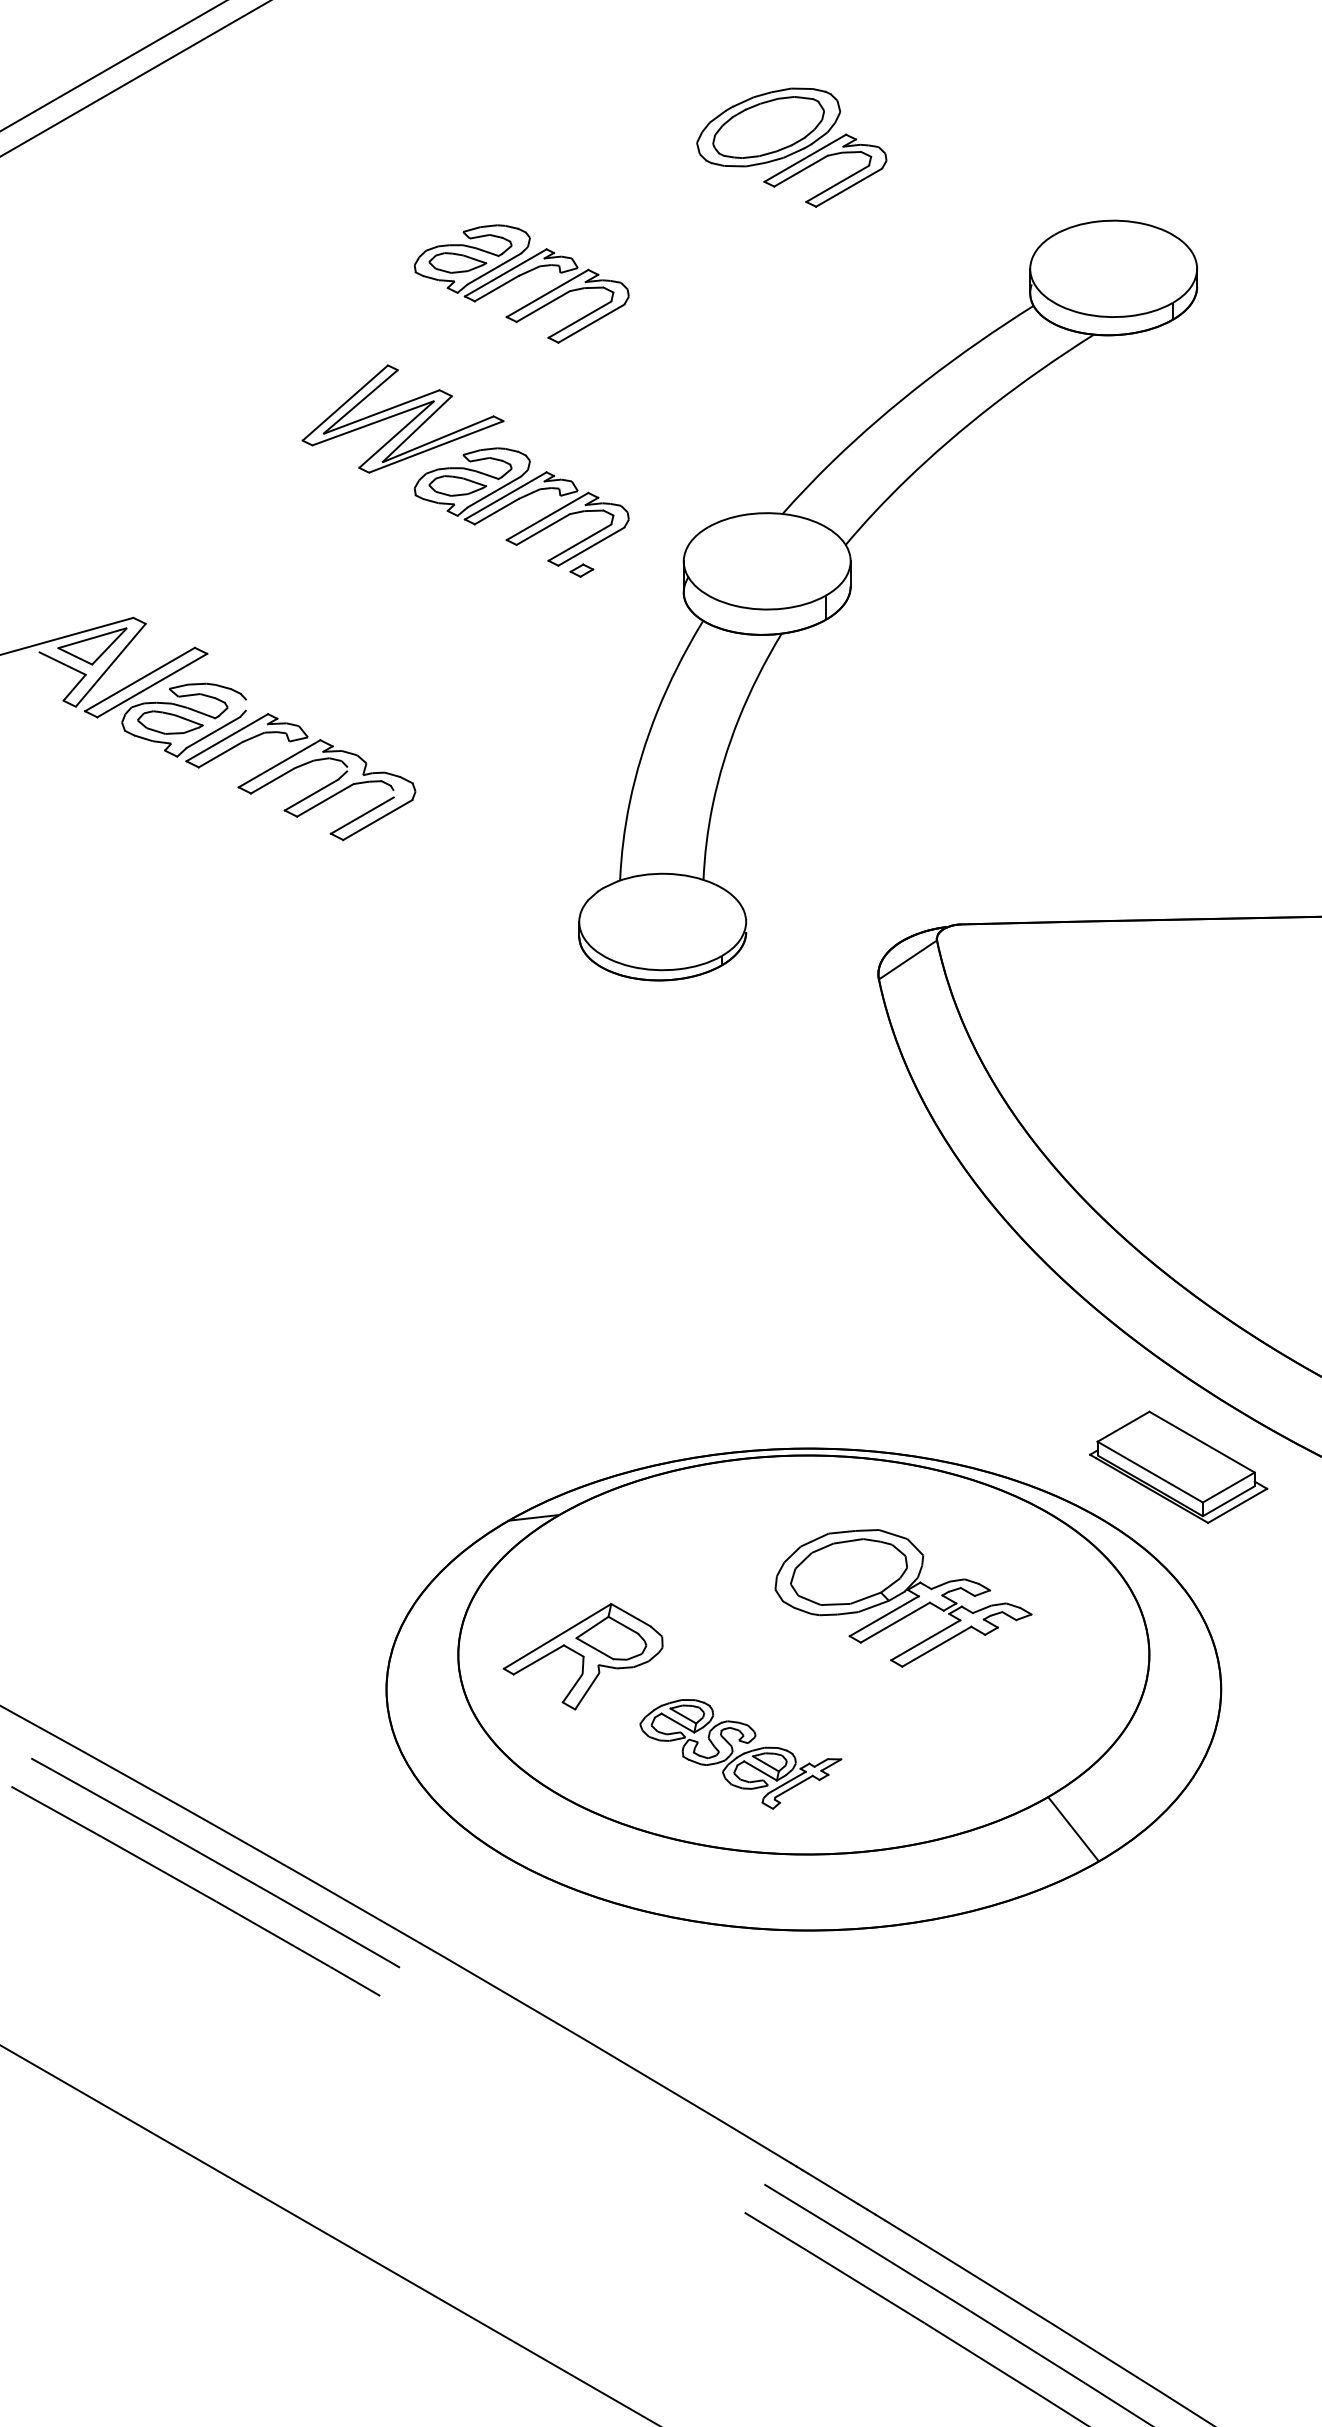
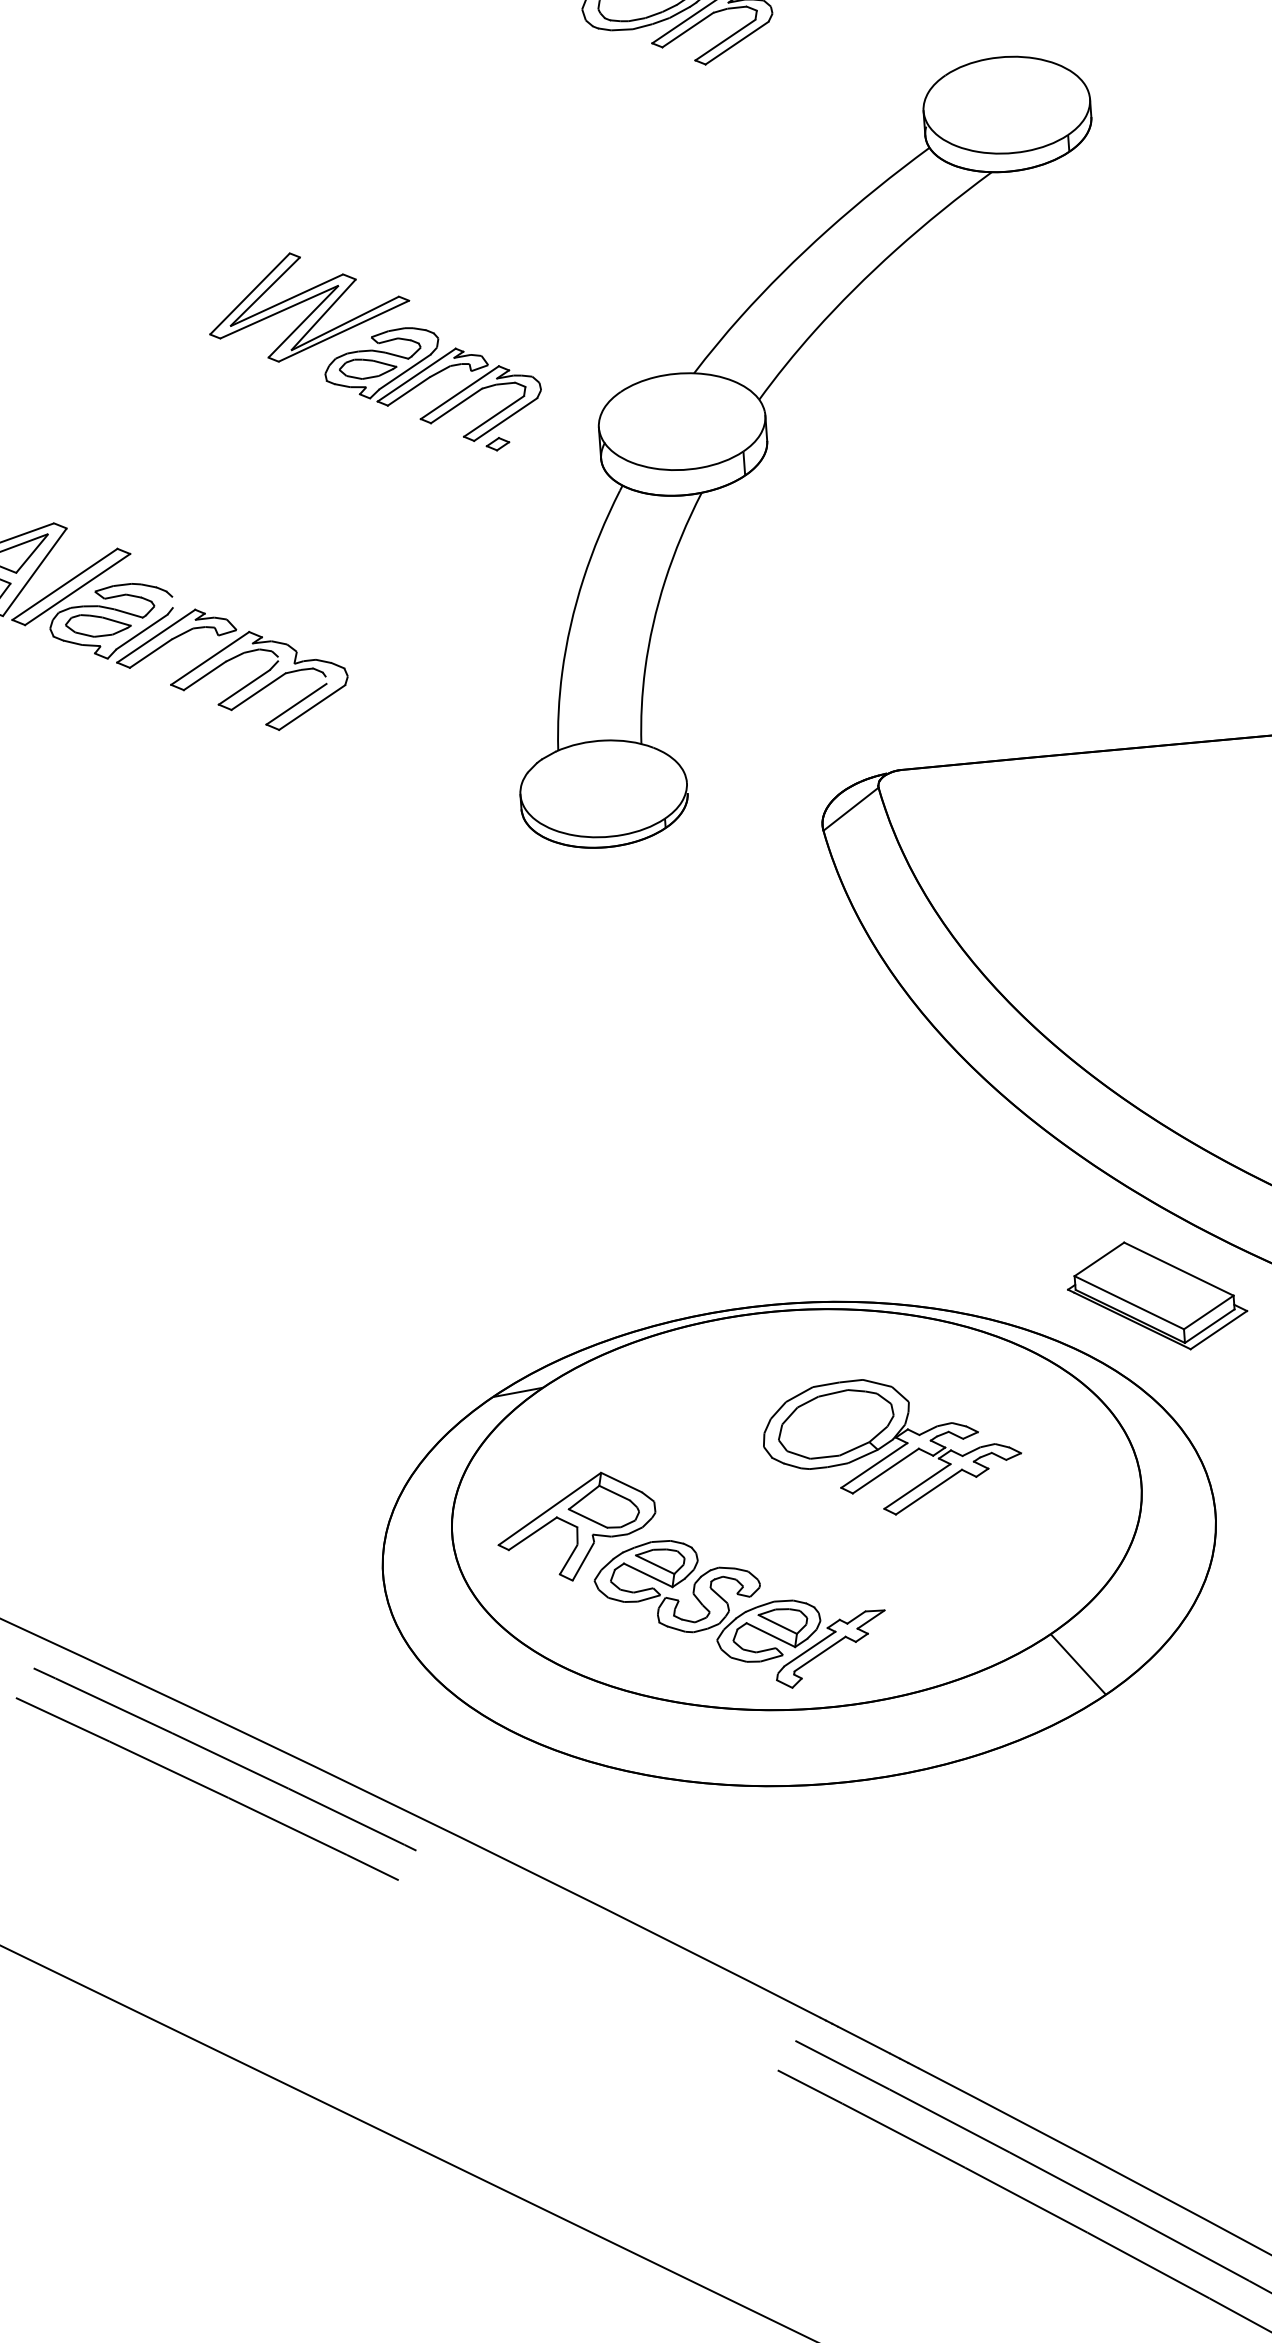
part: (518, 277) -> (413, 156), removed
part: (740, 1754) -> (740, 1613), size x1.43

